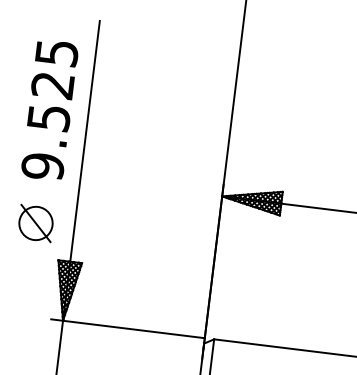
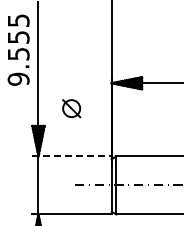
text: (52, 85) -> (18, 37), 9.525 -> 9.555
part: (35, 223) -> (71, 108), moved
line: (128, 329) -> (72, 156), solid -> dashed

